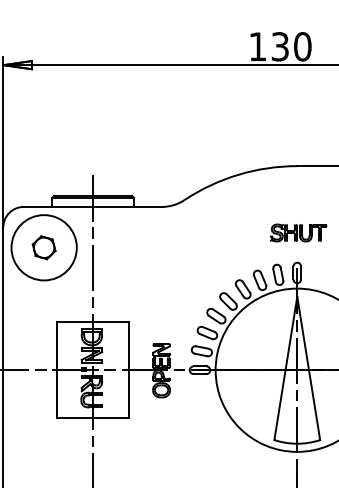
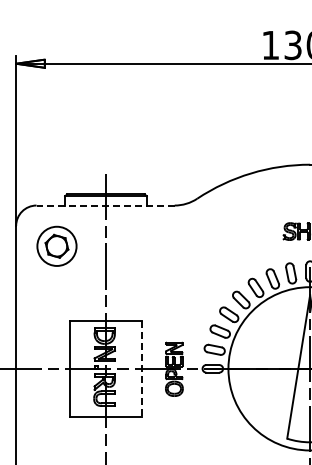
line: (92, 206) -> (105, 205), solid -> dashed
circle: (43, 247) -> (56, 246), size x0.6
line: (129, 370) -> (142, 369), solid -> dashed

